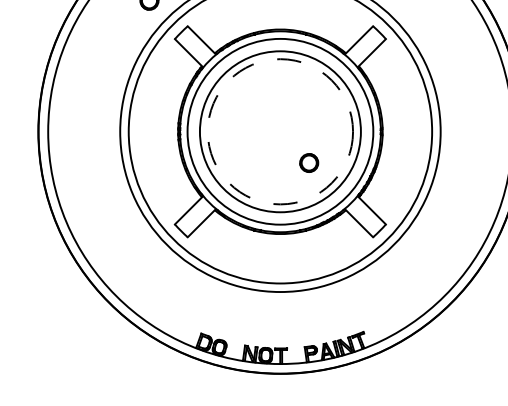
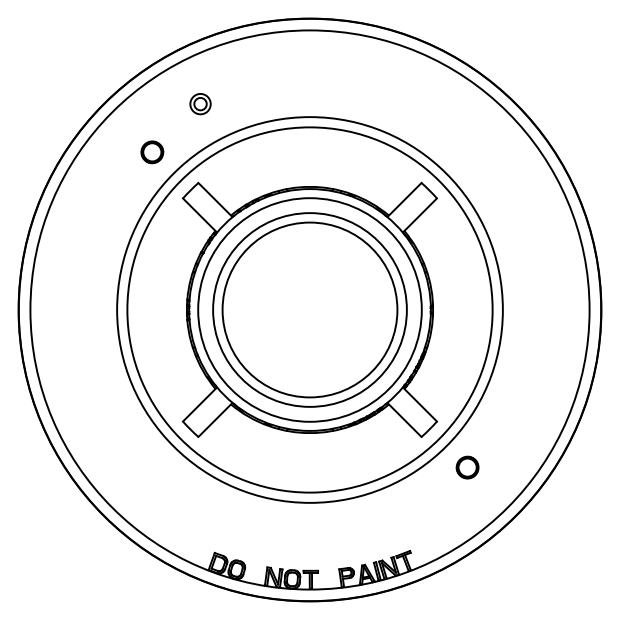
circle: (280, 131) -> (309, 309), dashed -> solid
part: (309, 162) -> (467, 467), moved

